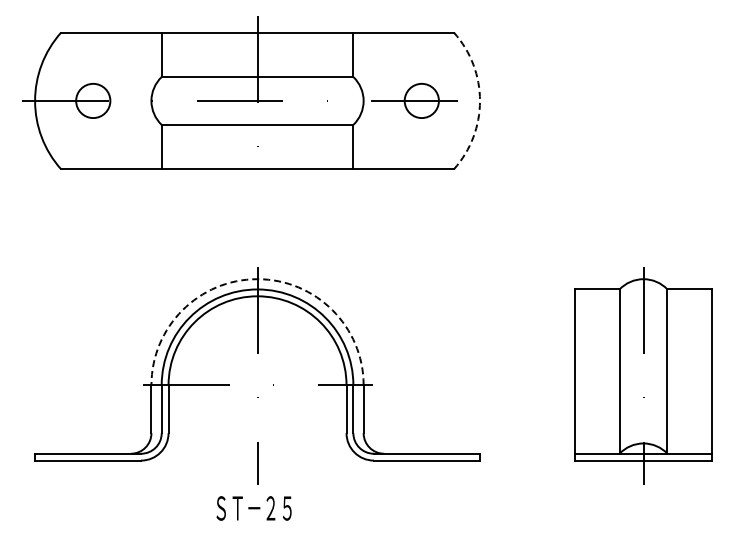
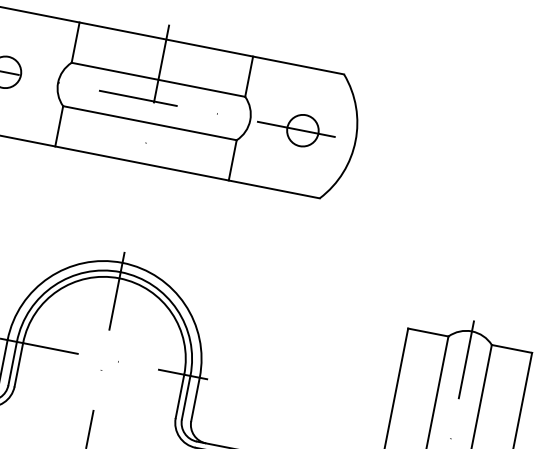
arc: (480, 100) -> (356, 140), dashed -> solid
arc: (257, 279) -> (122, 263), dashed -> solid

